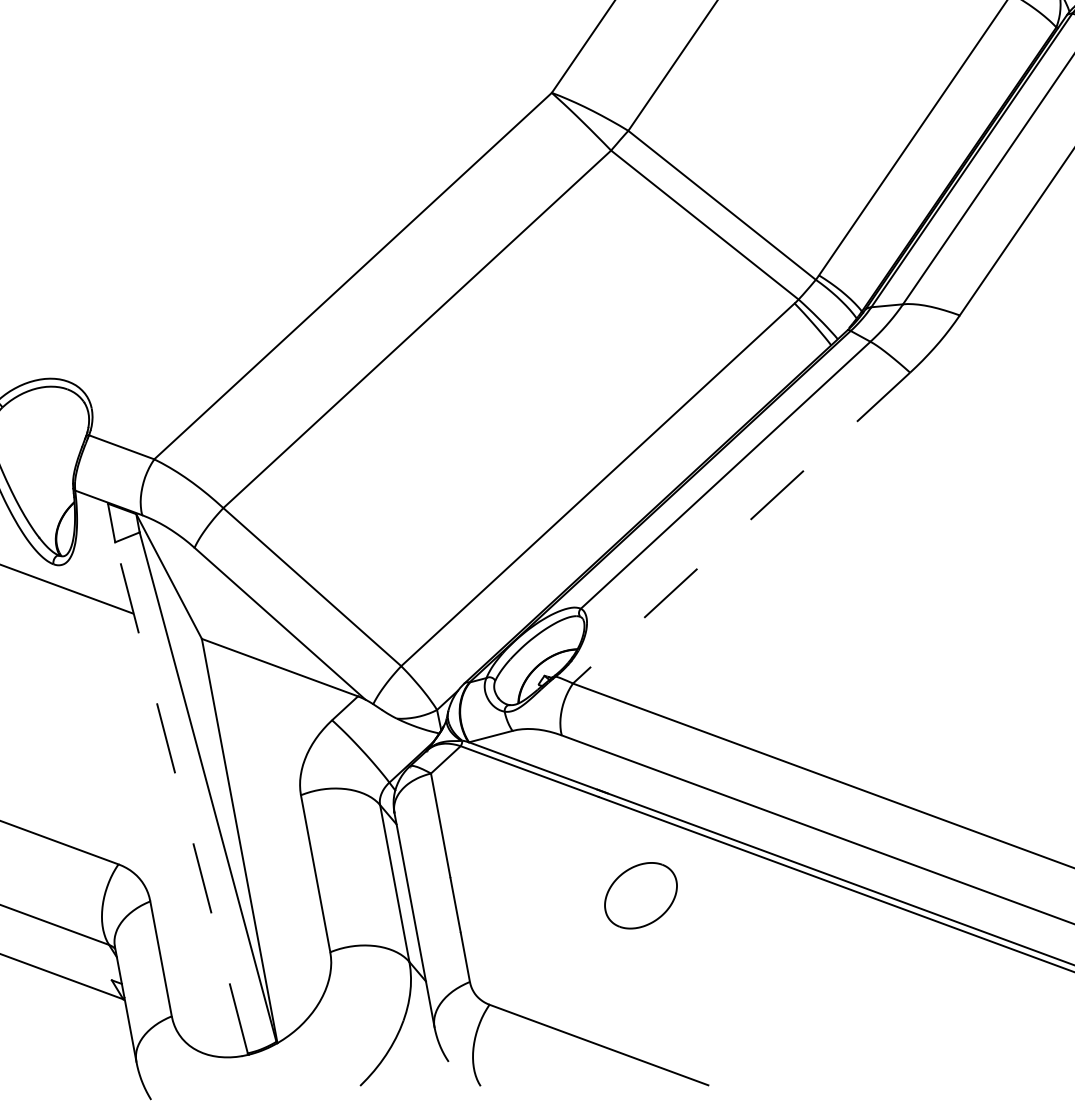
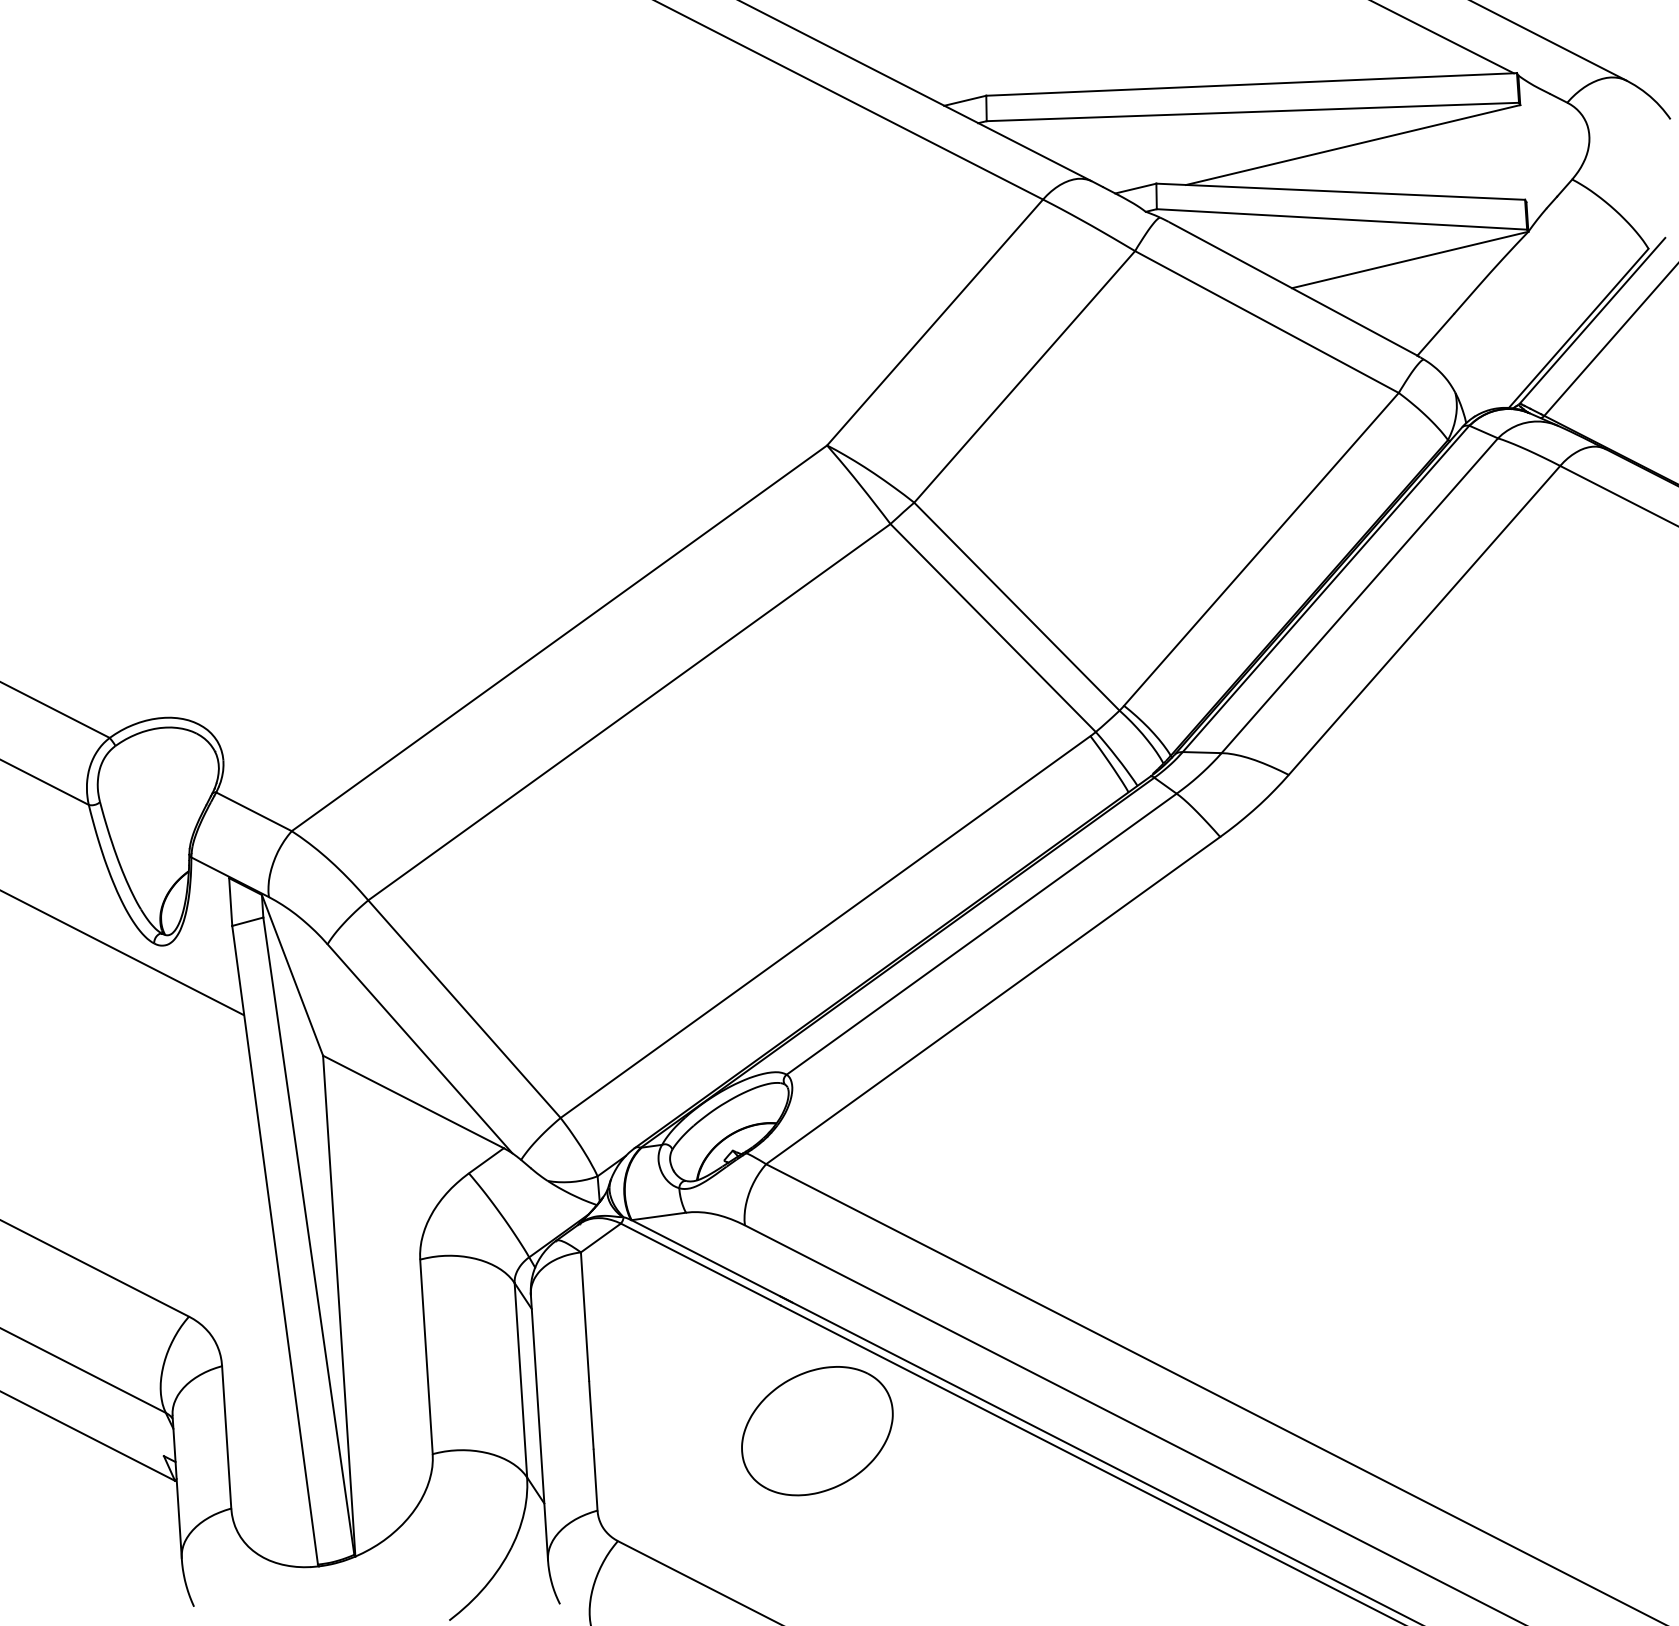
line: (741, 528) -> (993, 1000), dashed -> solid
line: (181, 797) -> (275, 1244), dashed -> solid
part: (641, 895) -> (817, 1431), size x1.67

